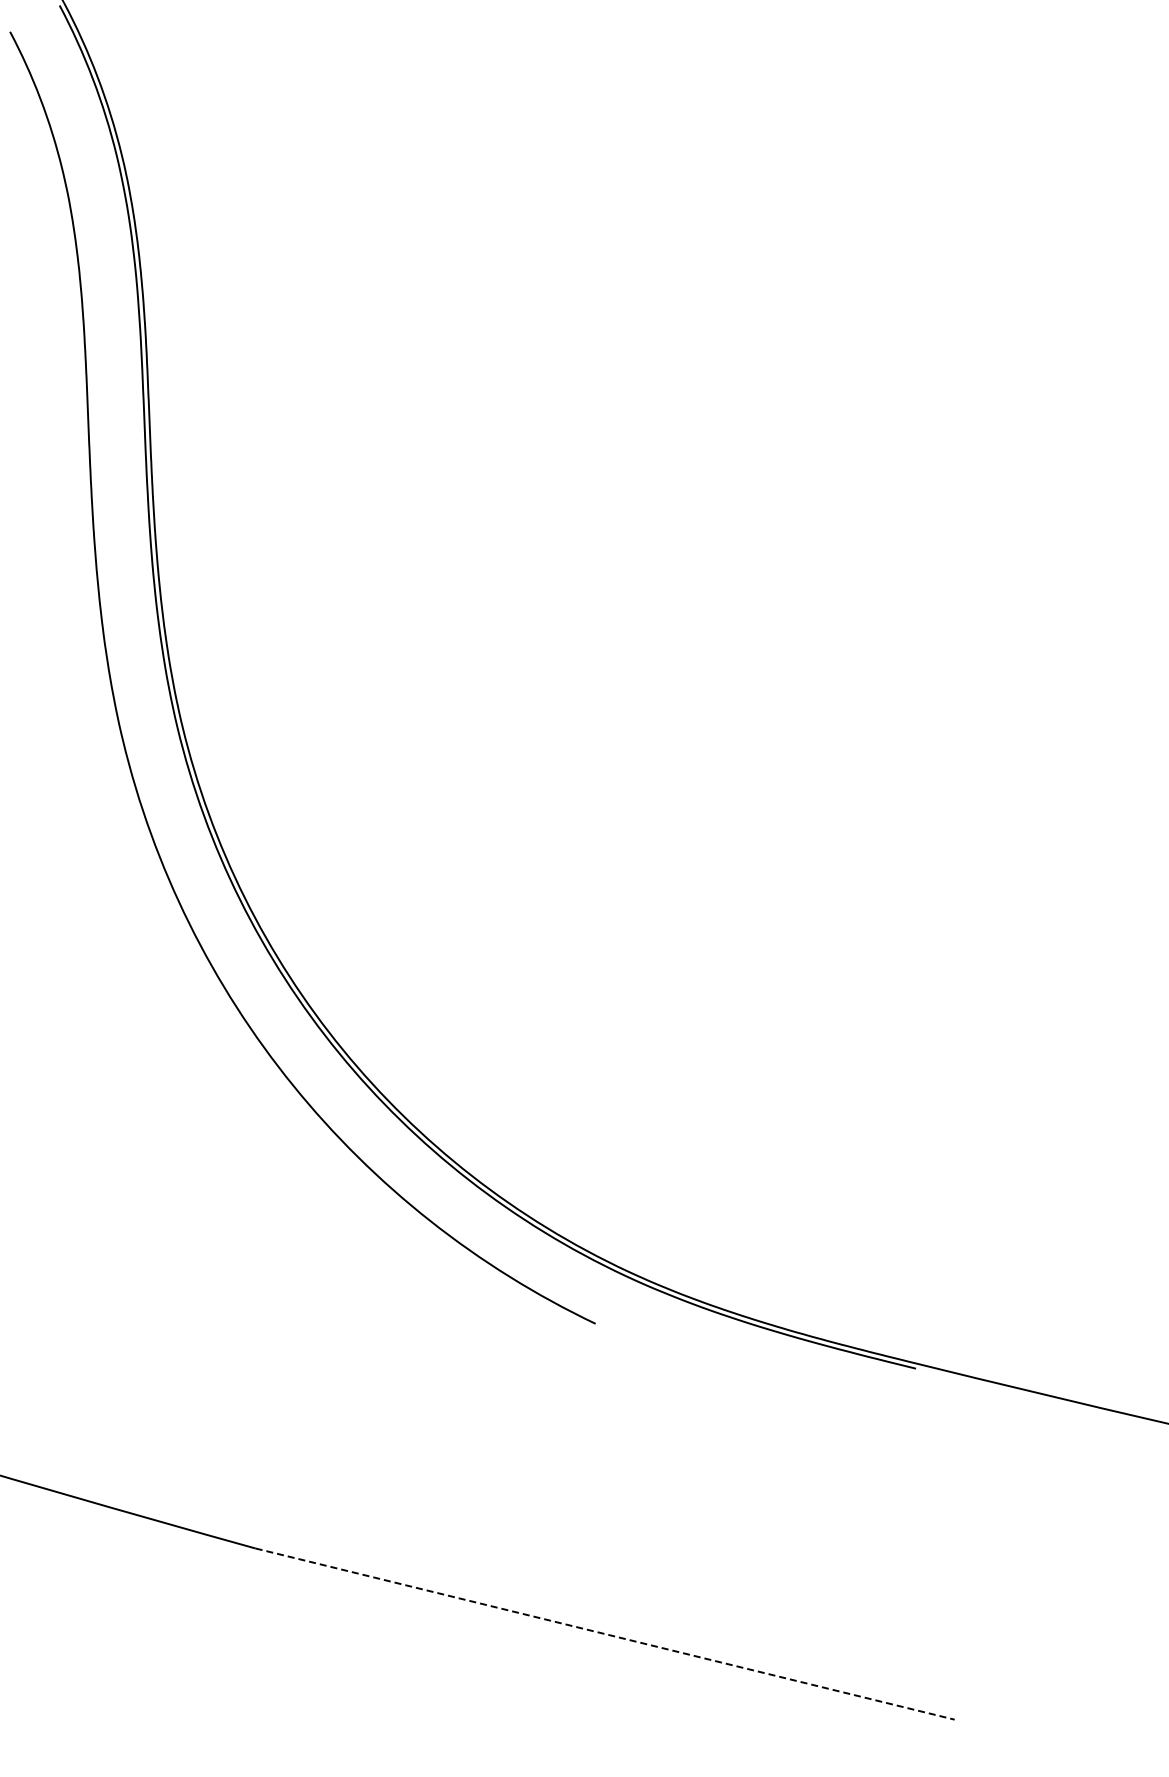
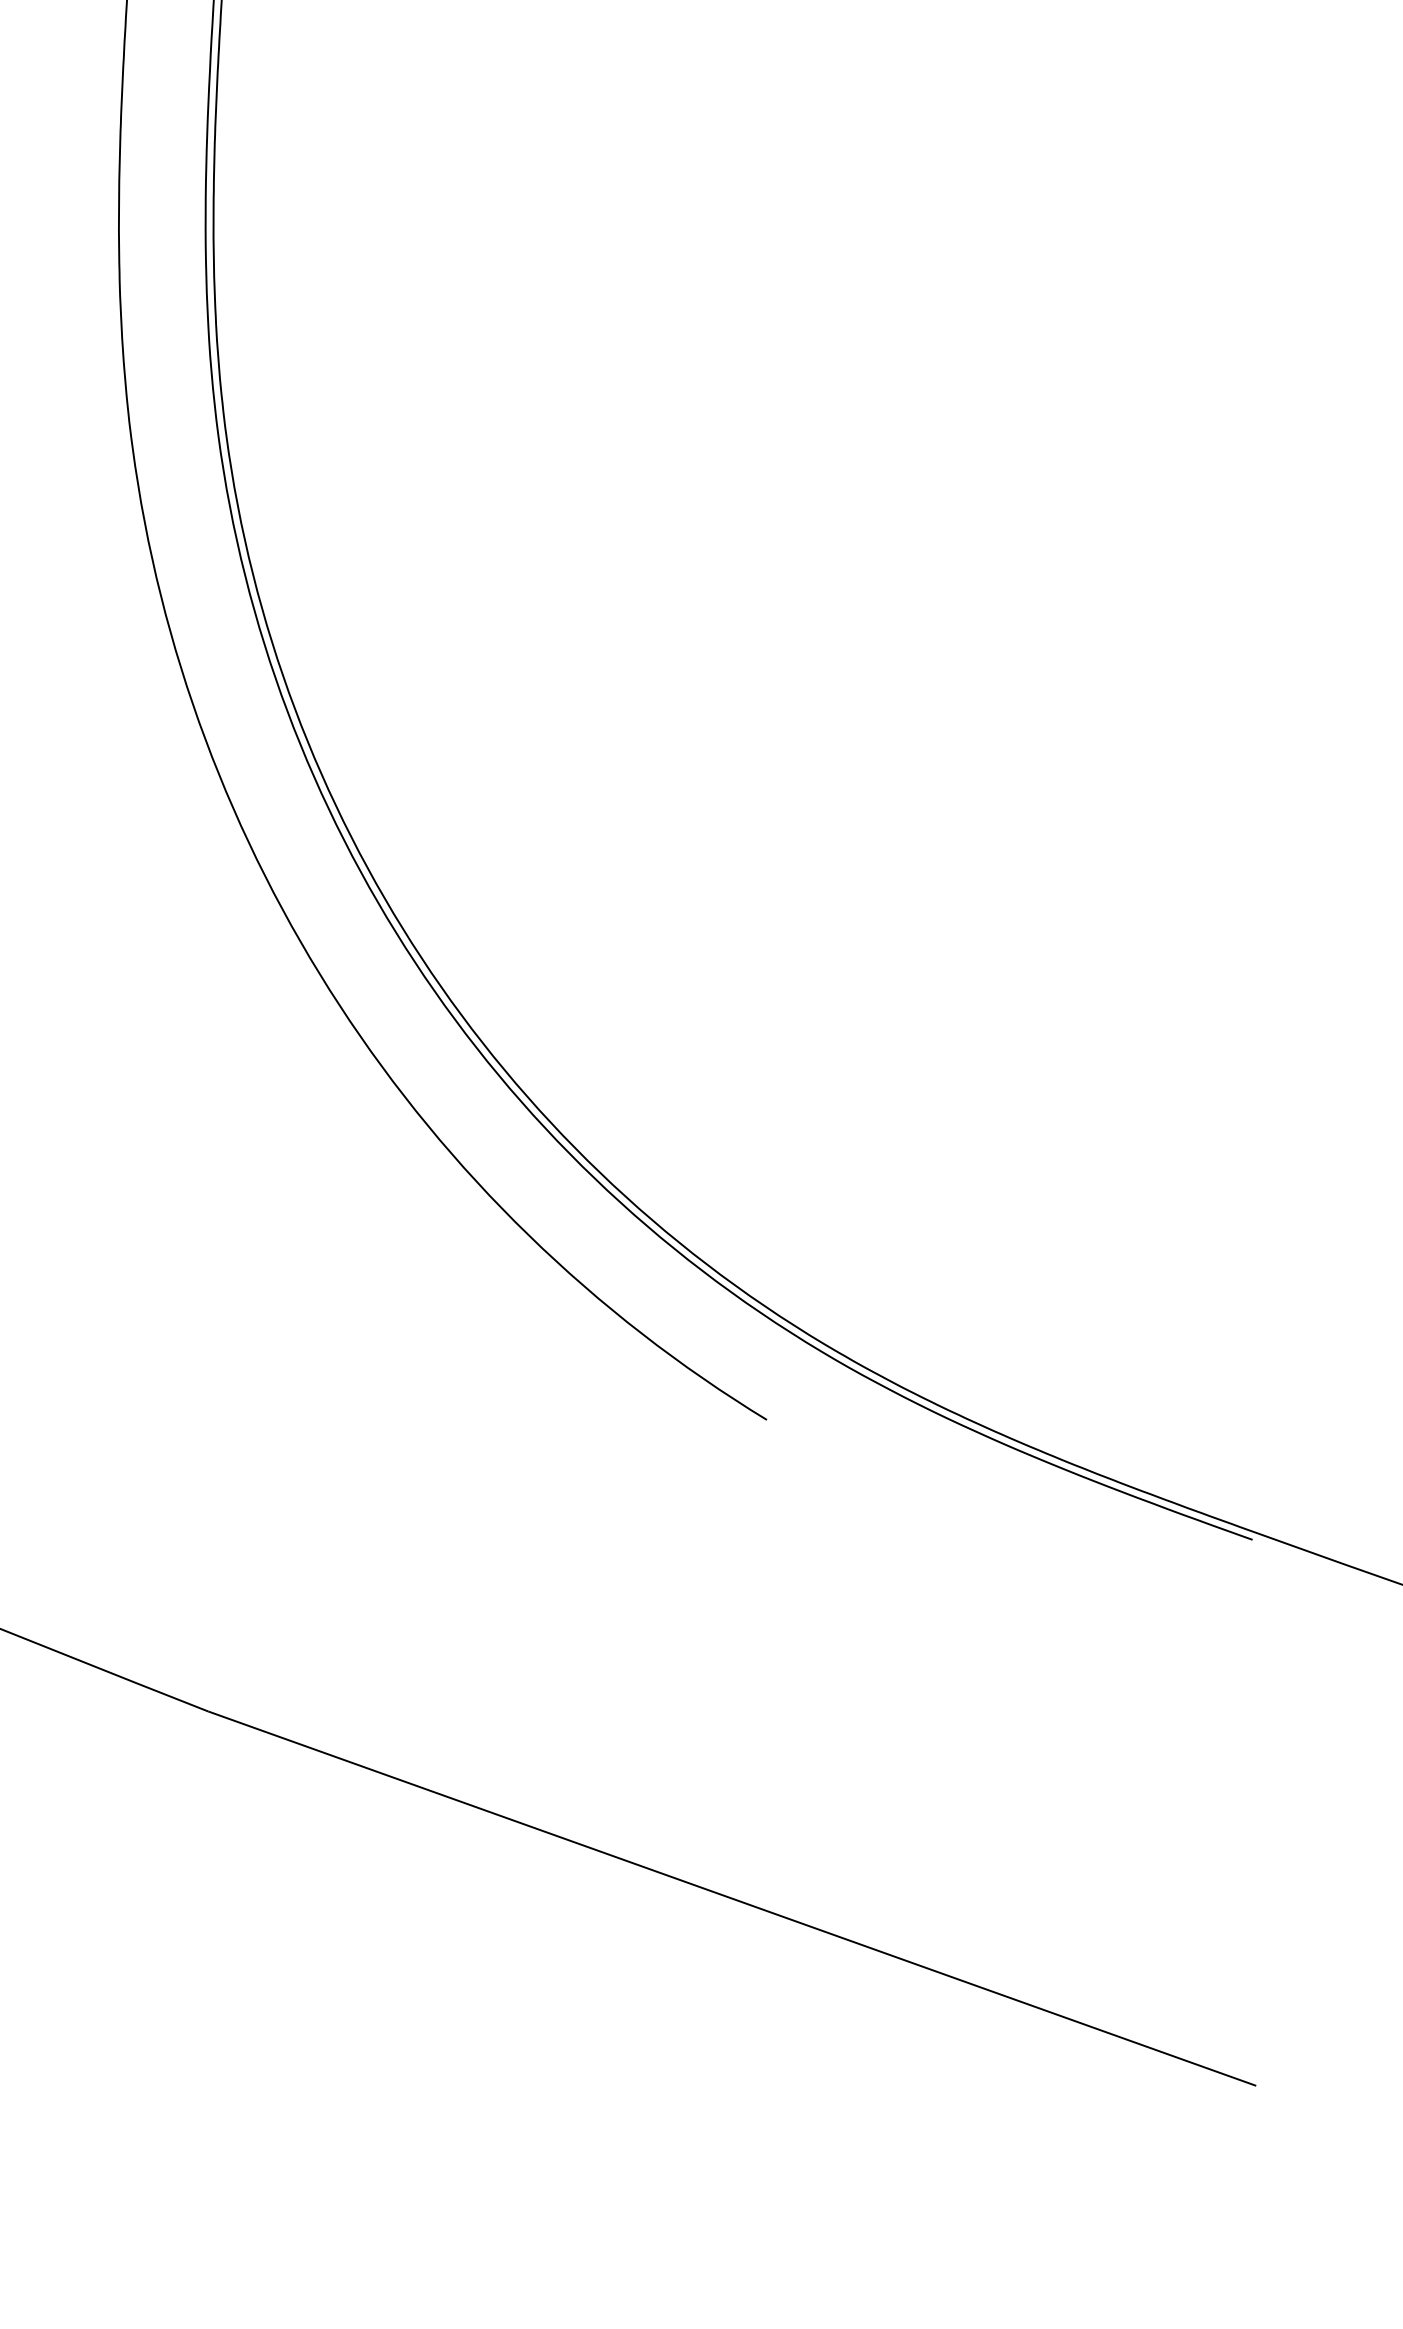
line: (605, 1634) -> (732, 1899), dashed -> solid

